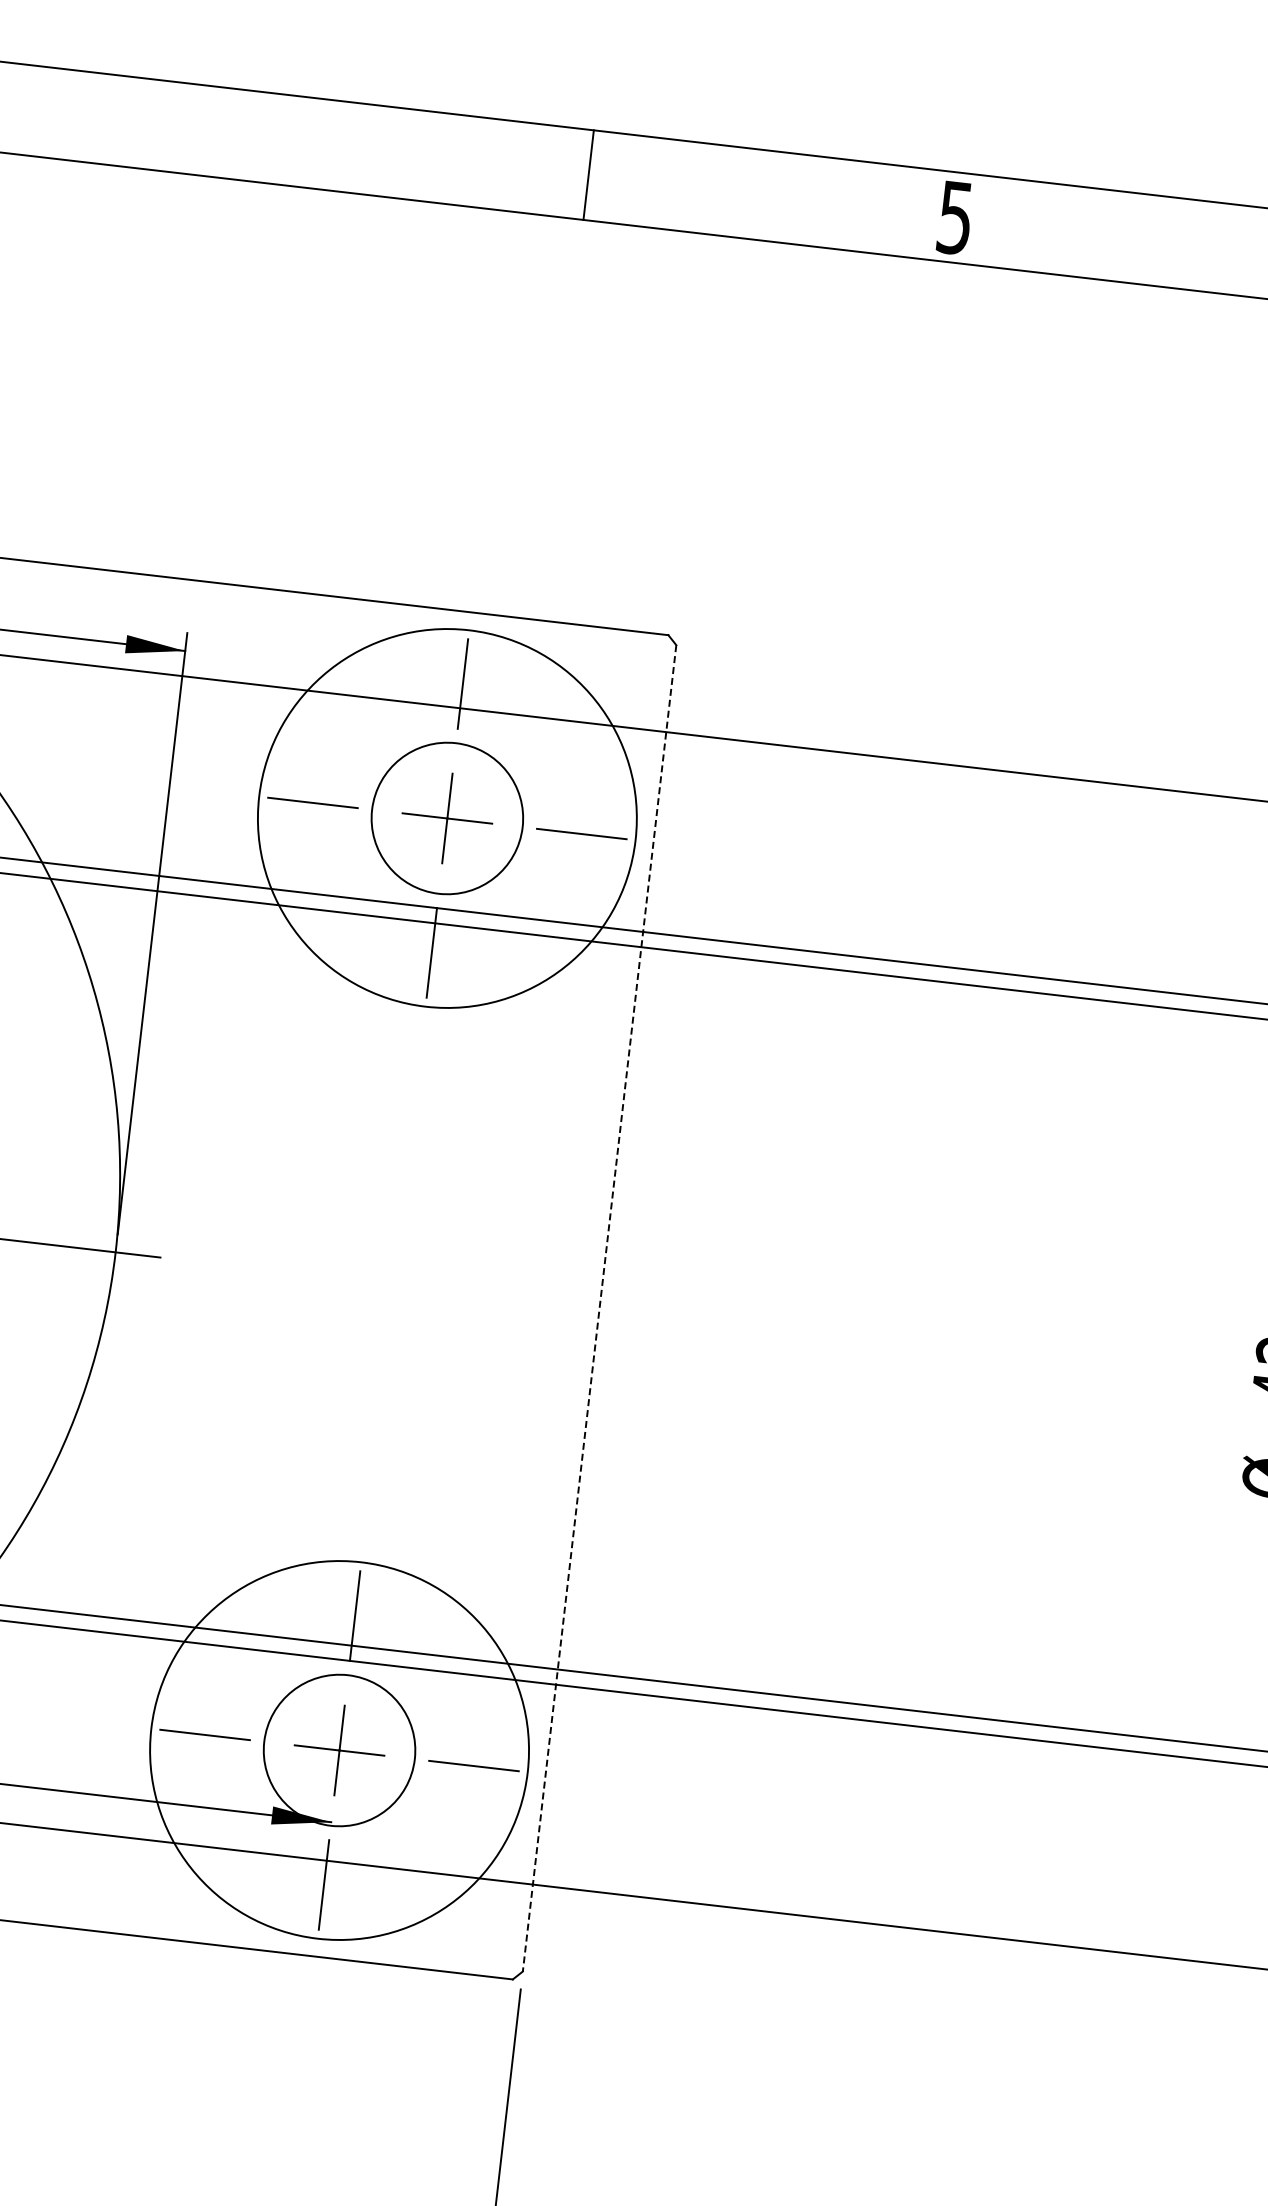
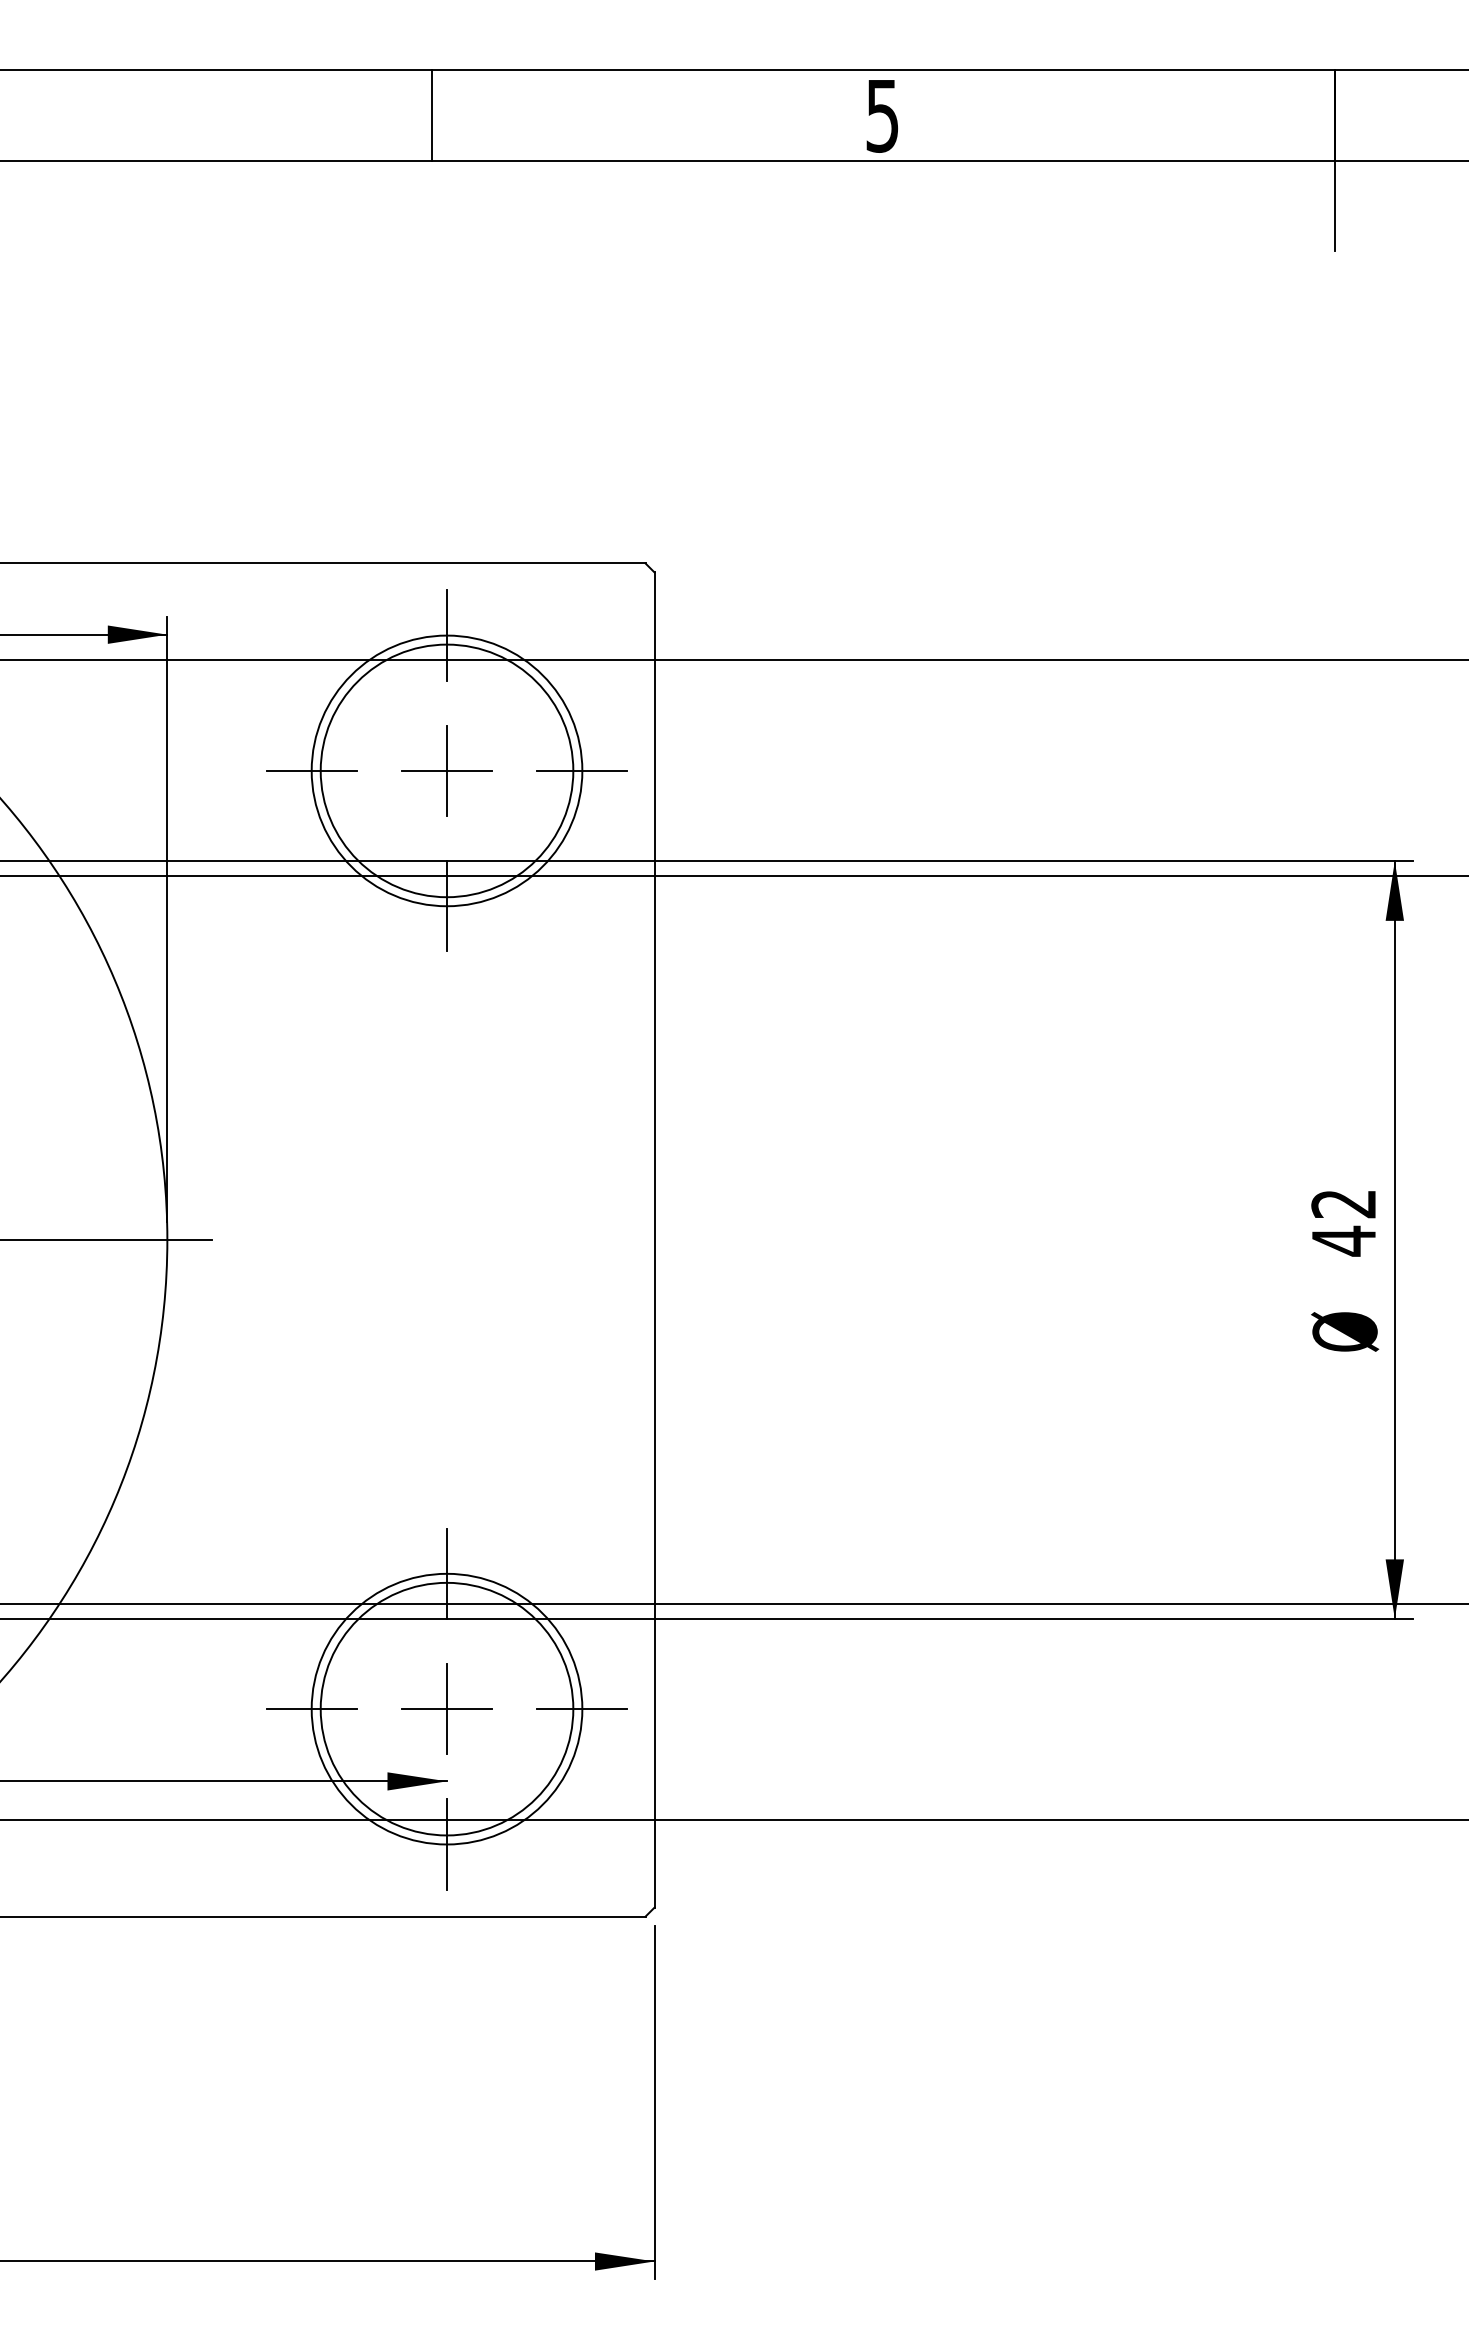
line: (588, 175) -> (432, 115), moved
circle: (446, 818) -> (446, 770), size x0.71
circle: (446, 818) -> (446, 770), size x1.67
line: (599, 1308) -> (654, 1240), dashed -> solid
circle: (339, 1749) -> (446, 1708), size x0.71
circle: (339, 1749) -> (446, 1708), size x1.67

